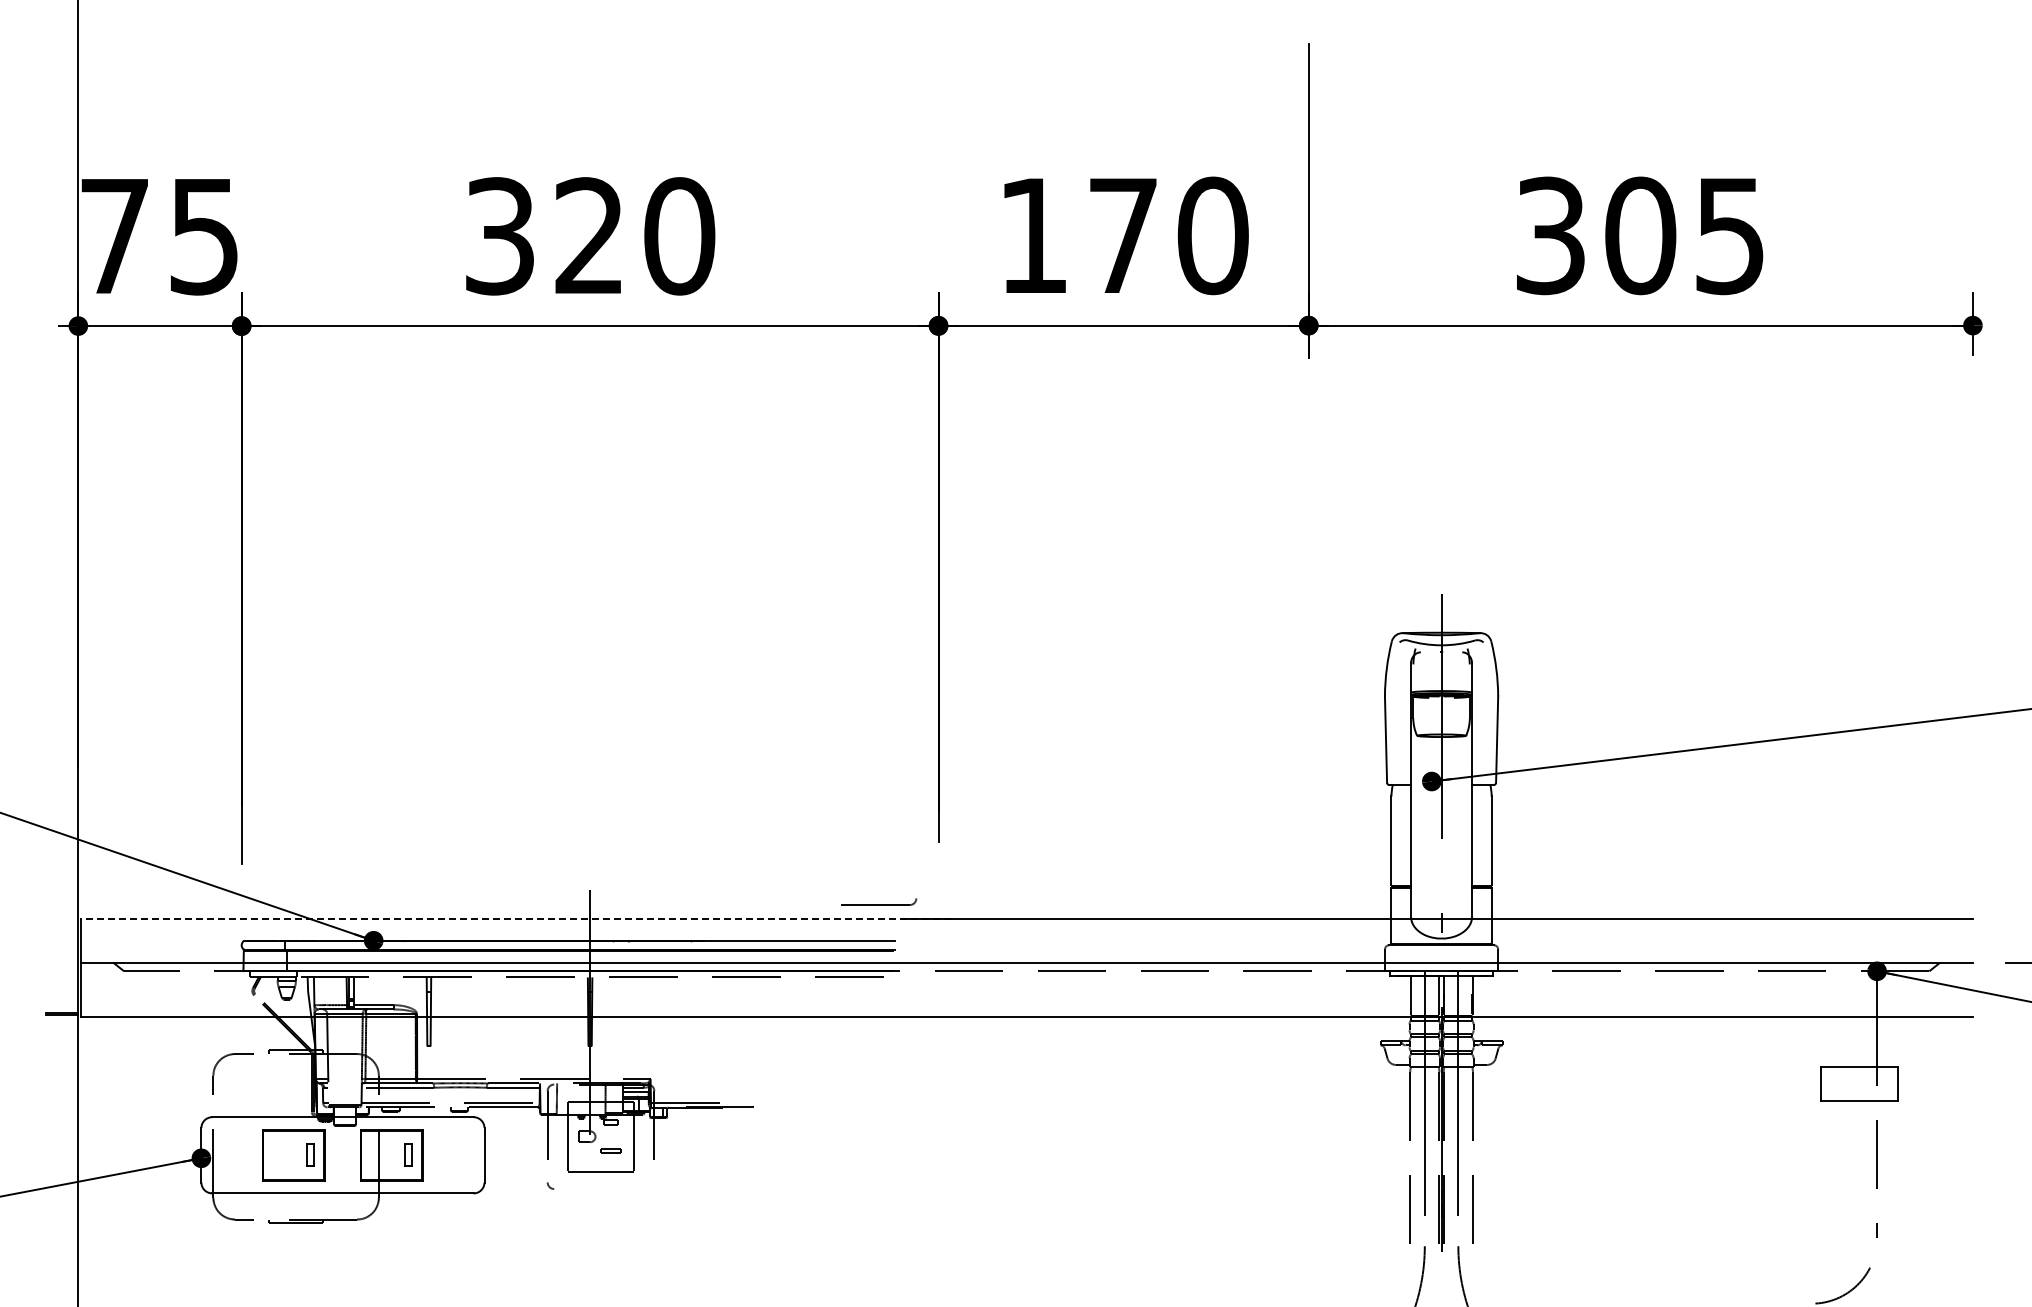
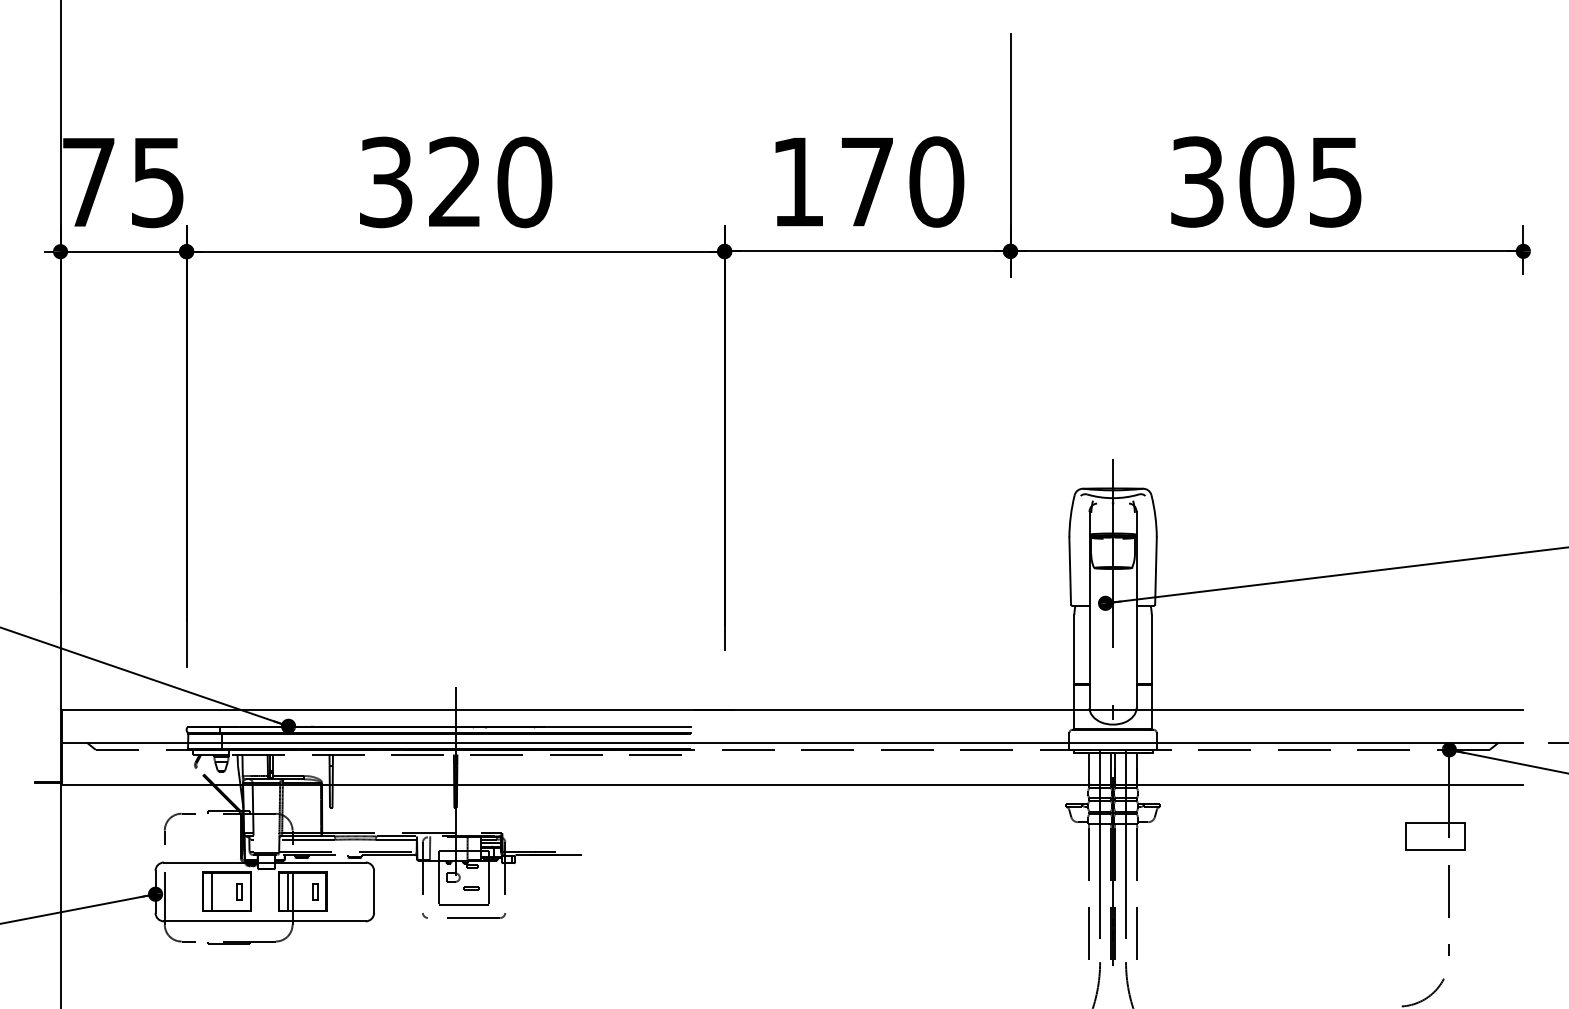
part: (879, 901) -> (476, 915), moved
line: (515, 919) -> (398, 709), dashed -> solid
line: (274, 1155) -> (211, 892), added
line: (372, 1155) -> (287, 892), added

